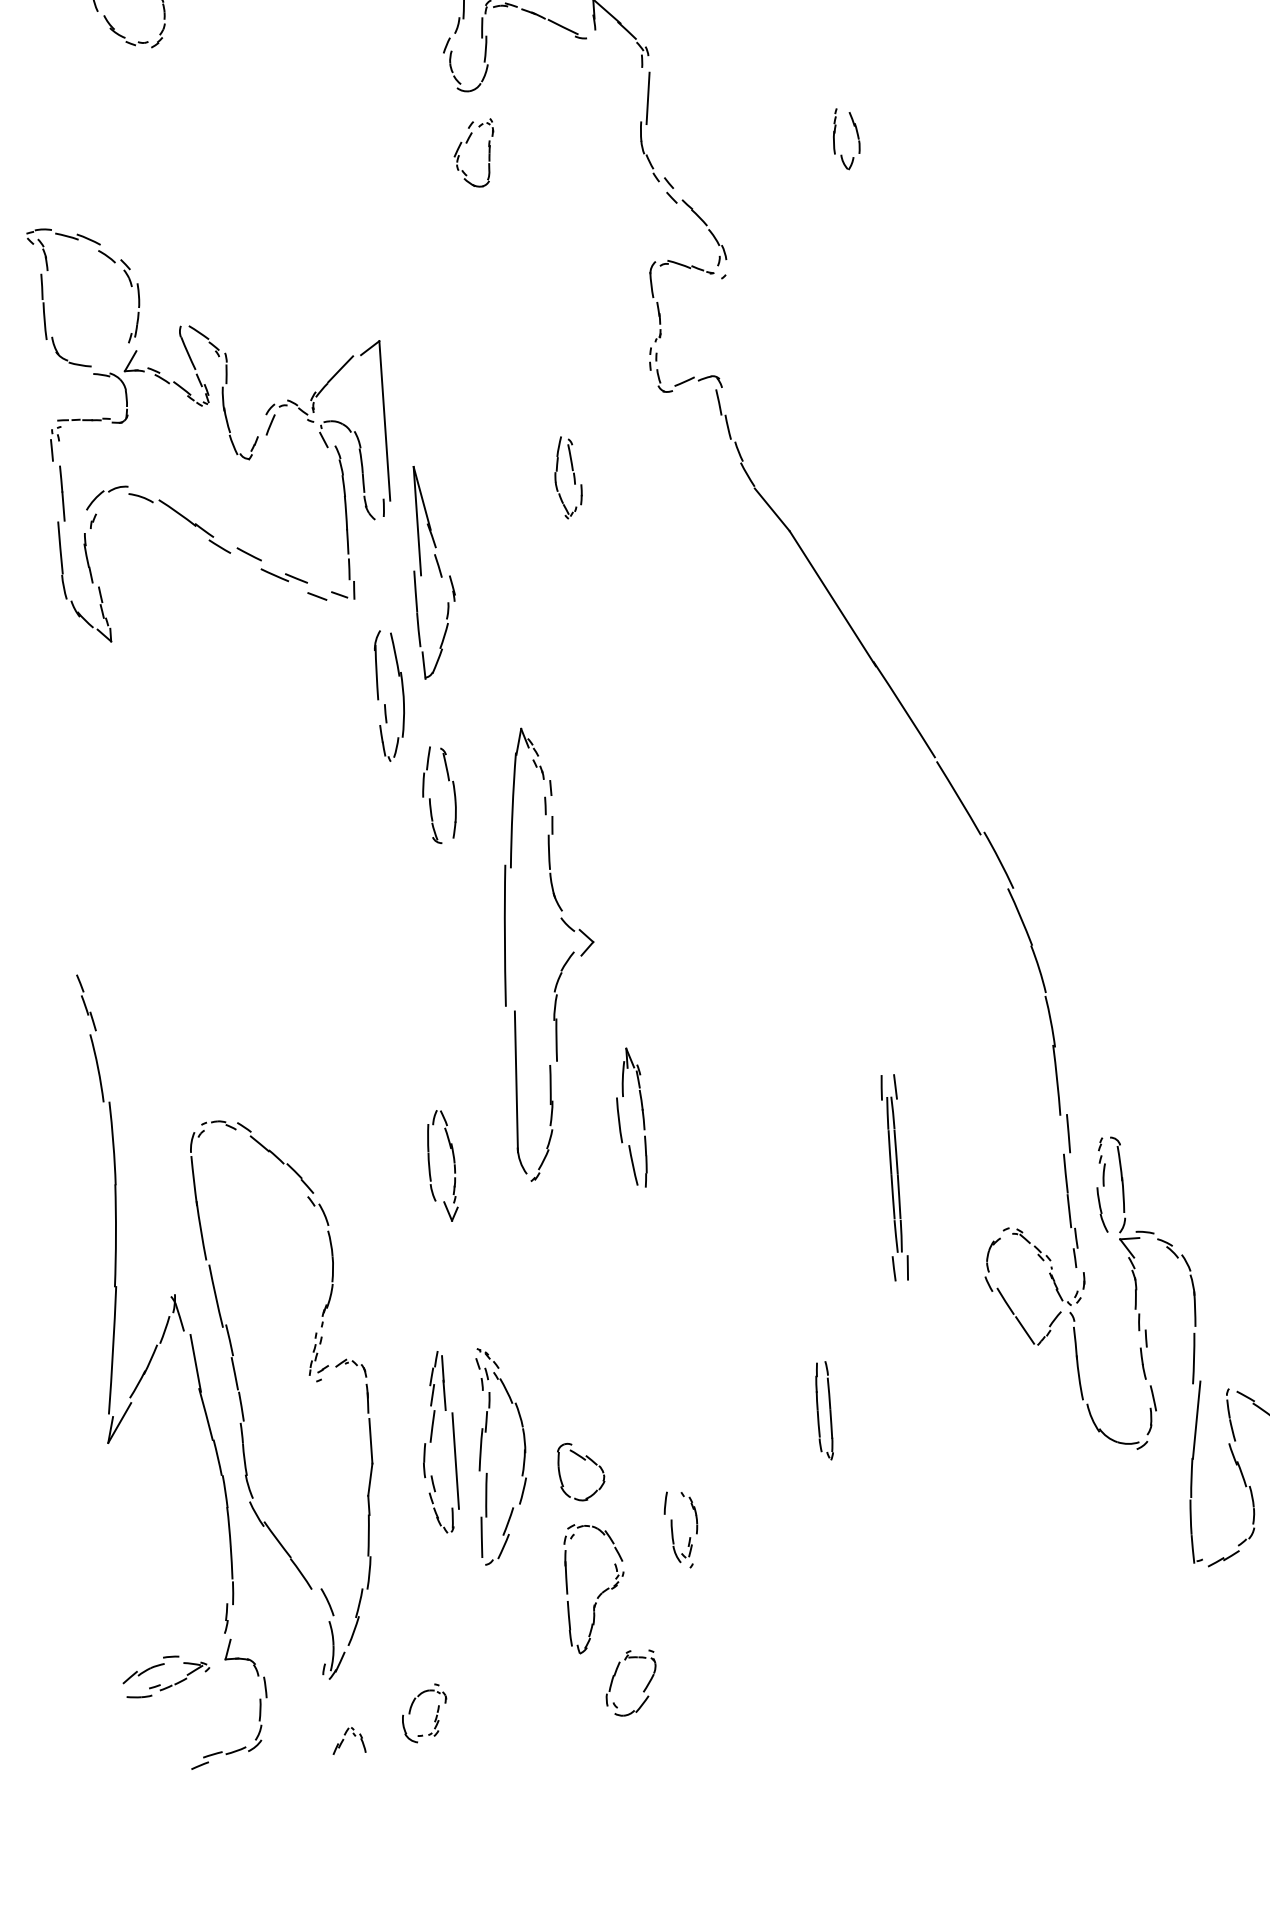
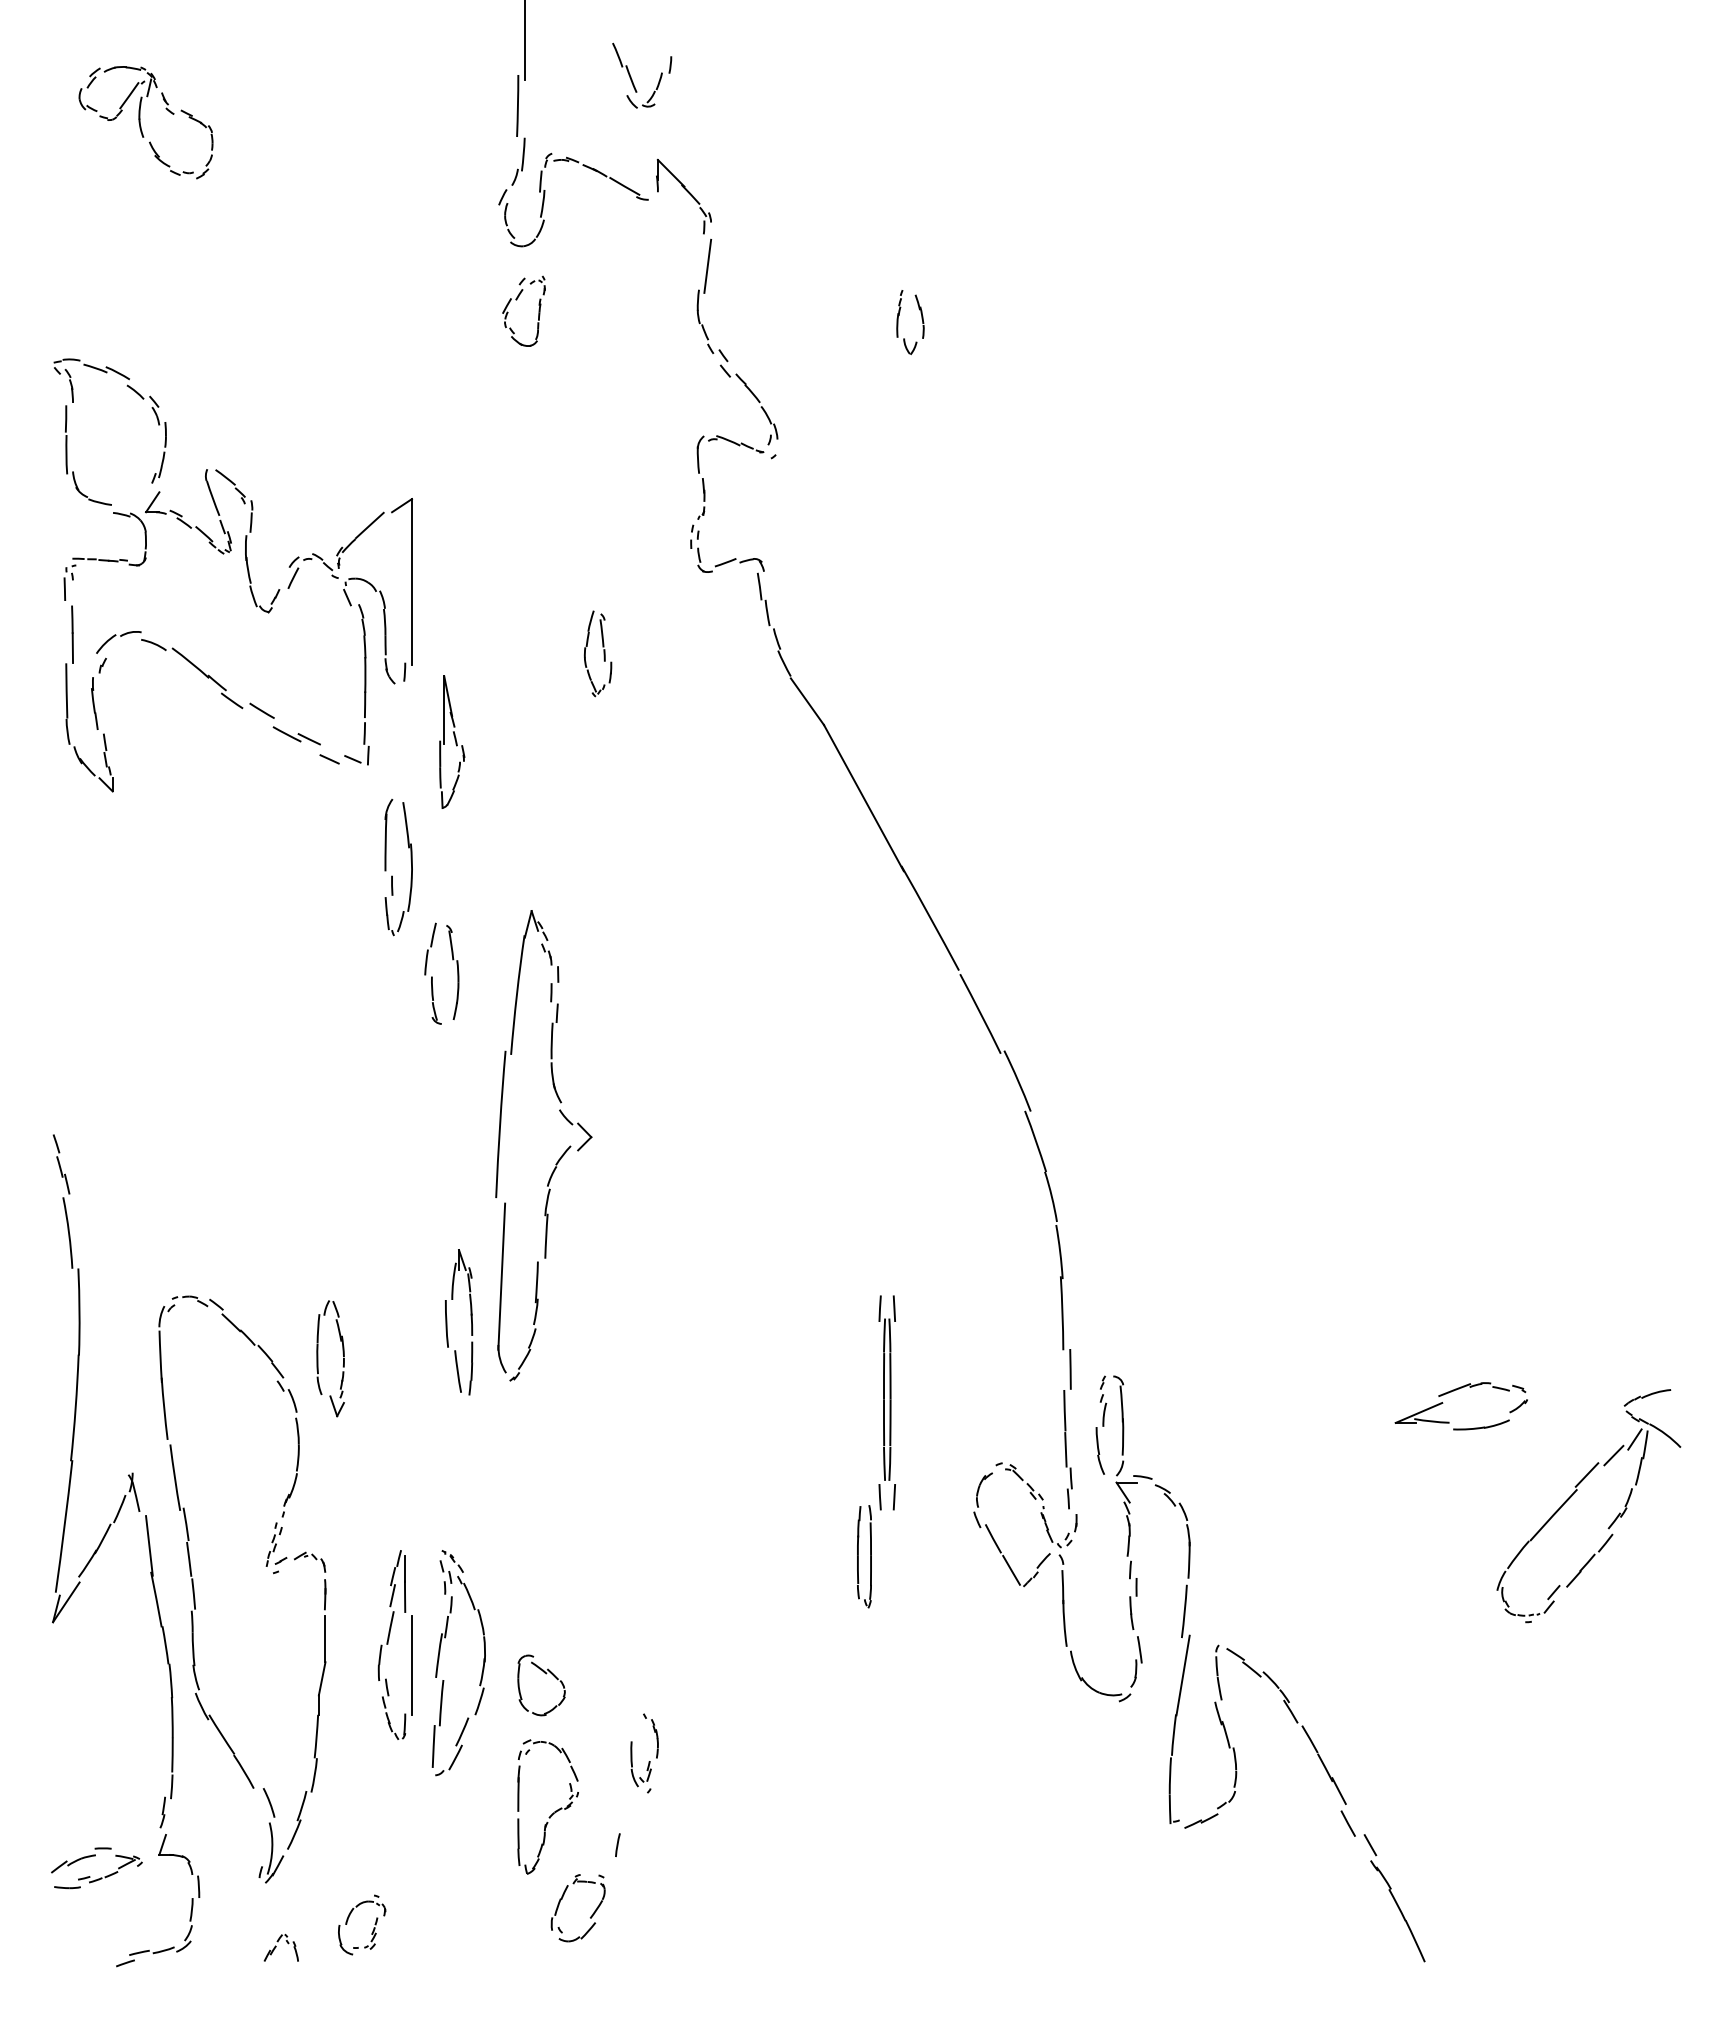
part: (434, 572) -> (452, 742), size x0.6
part: (641, 1113) -> (470, 1318), moved
part: (430, 1166) -> (318, 1358), moved
part: (824, 1410) -> (864, 1556), moved
line: (665, 1502) -> (617, 1844), moved

